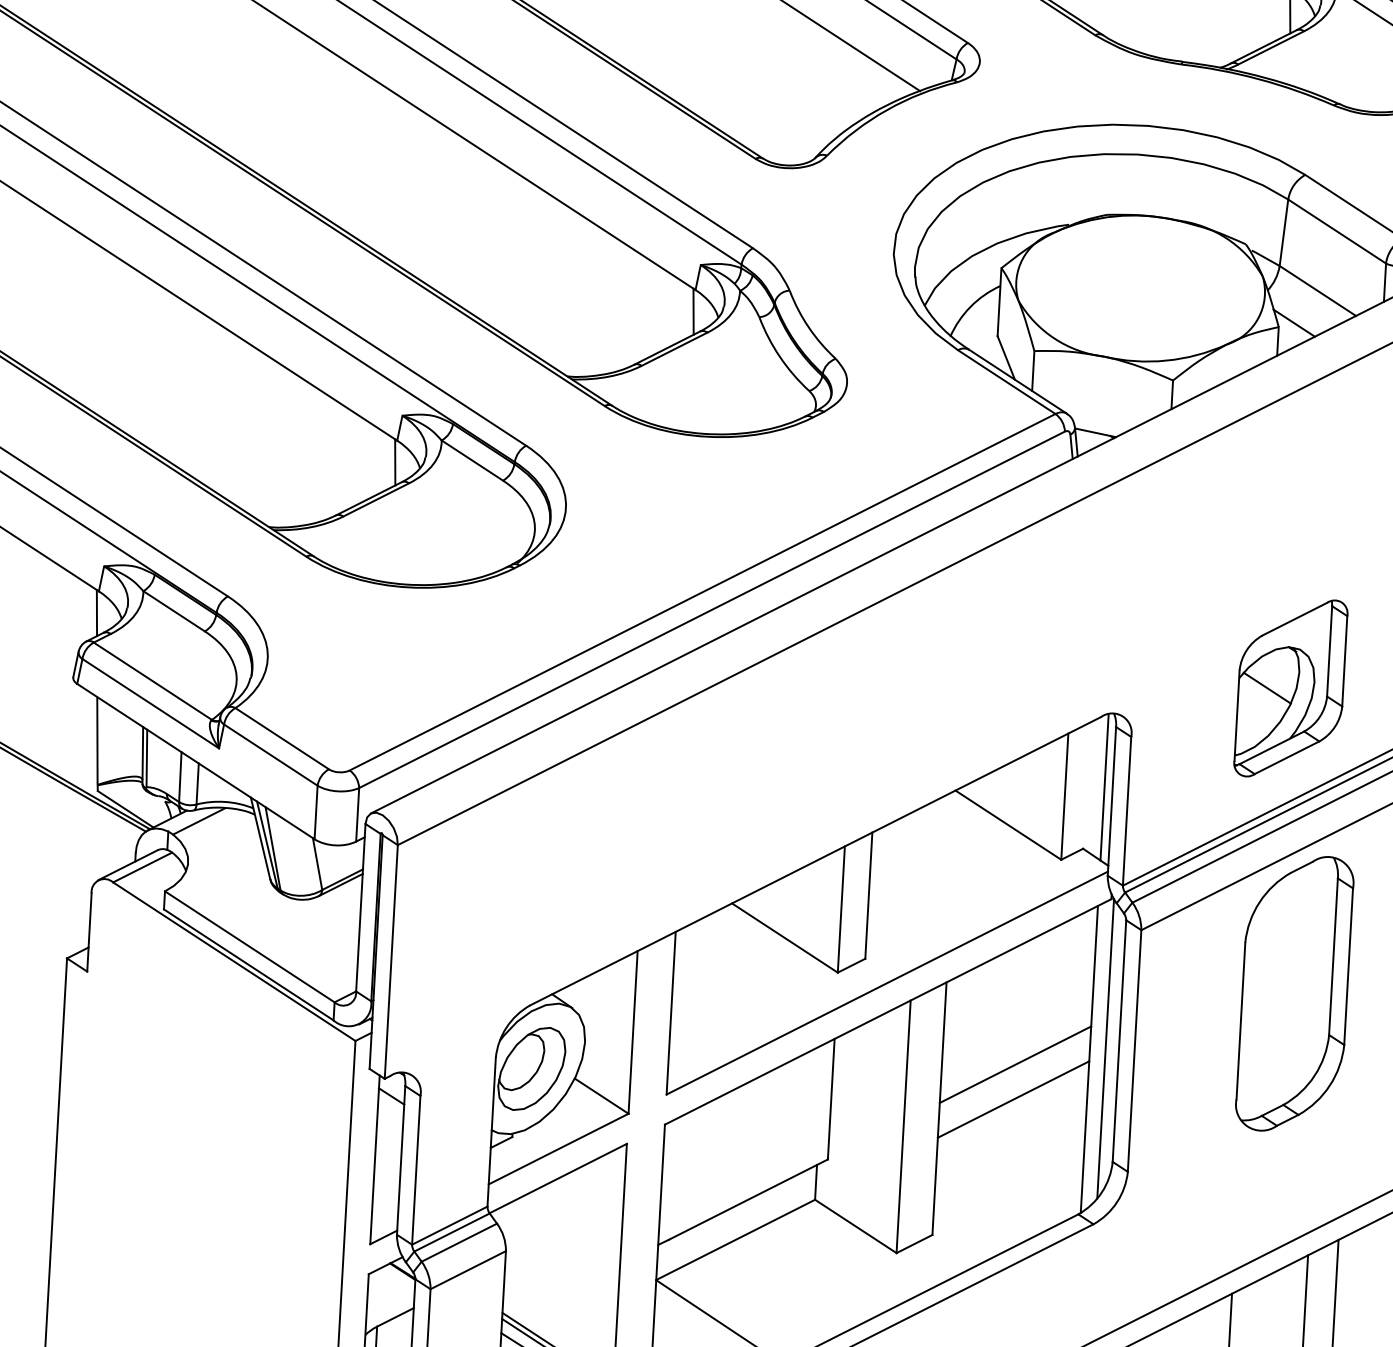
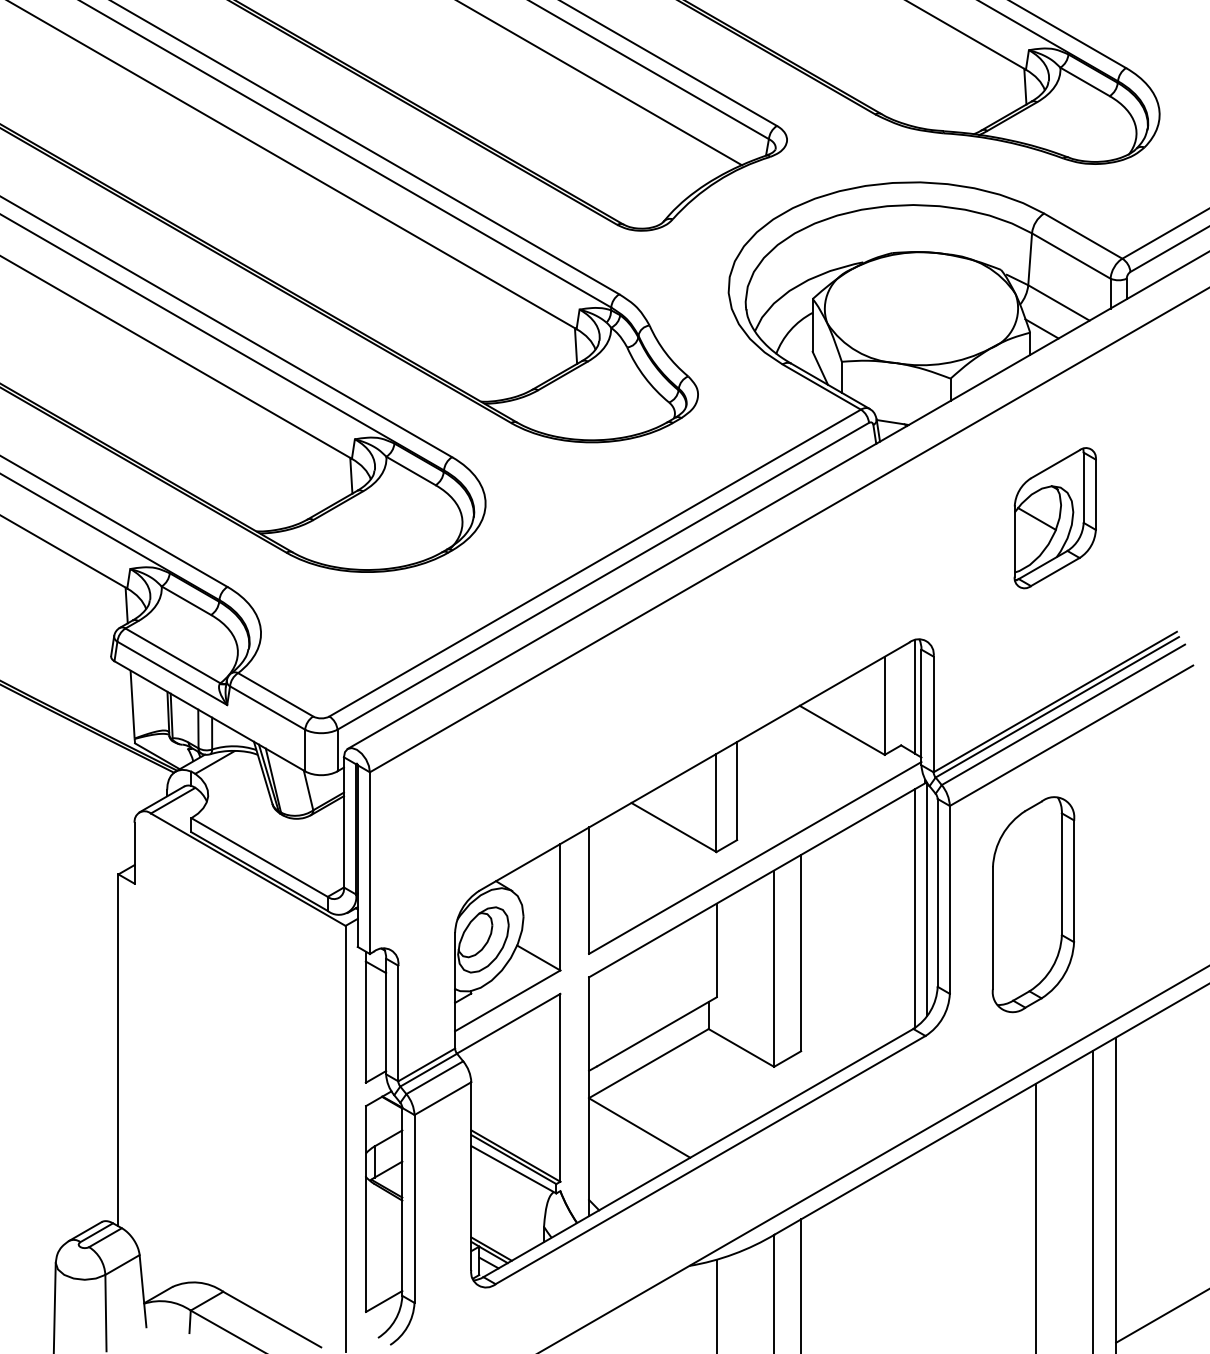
part: (1289, 688) -> (1054, 518), moved
part: (1294, 993) -> (1033, 904), moved
line: (1015, 1064) -> (858, 915), removed
line: (1014, 1099) -> (858, 942), removed

